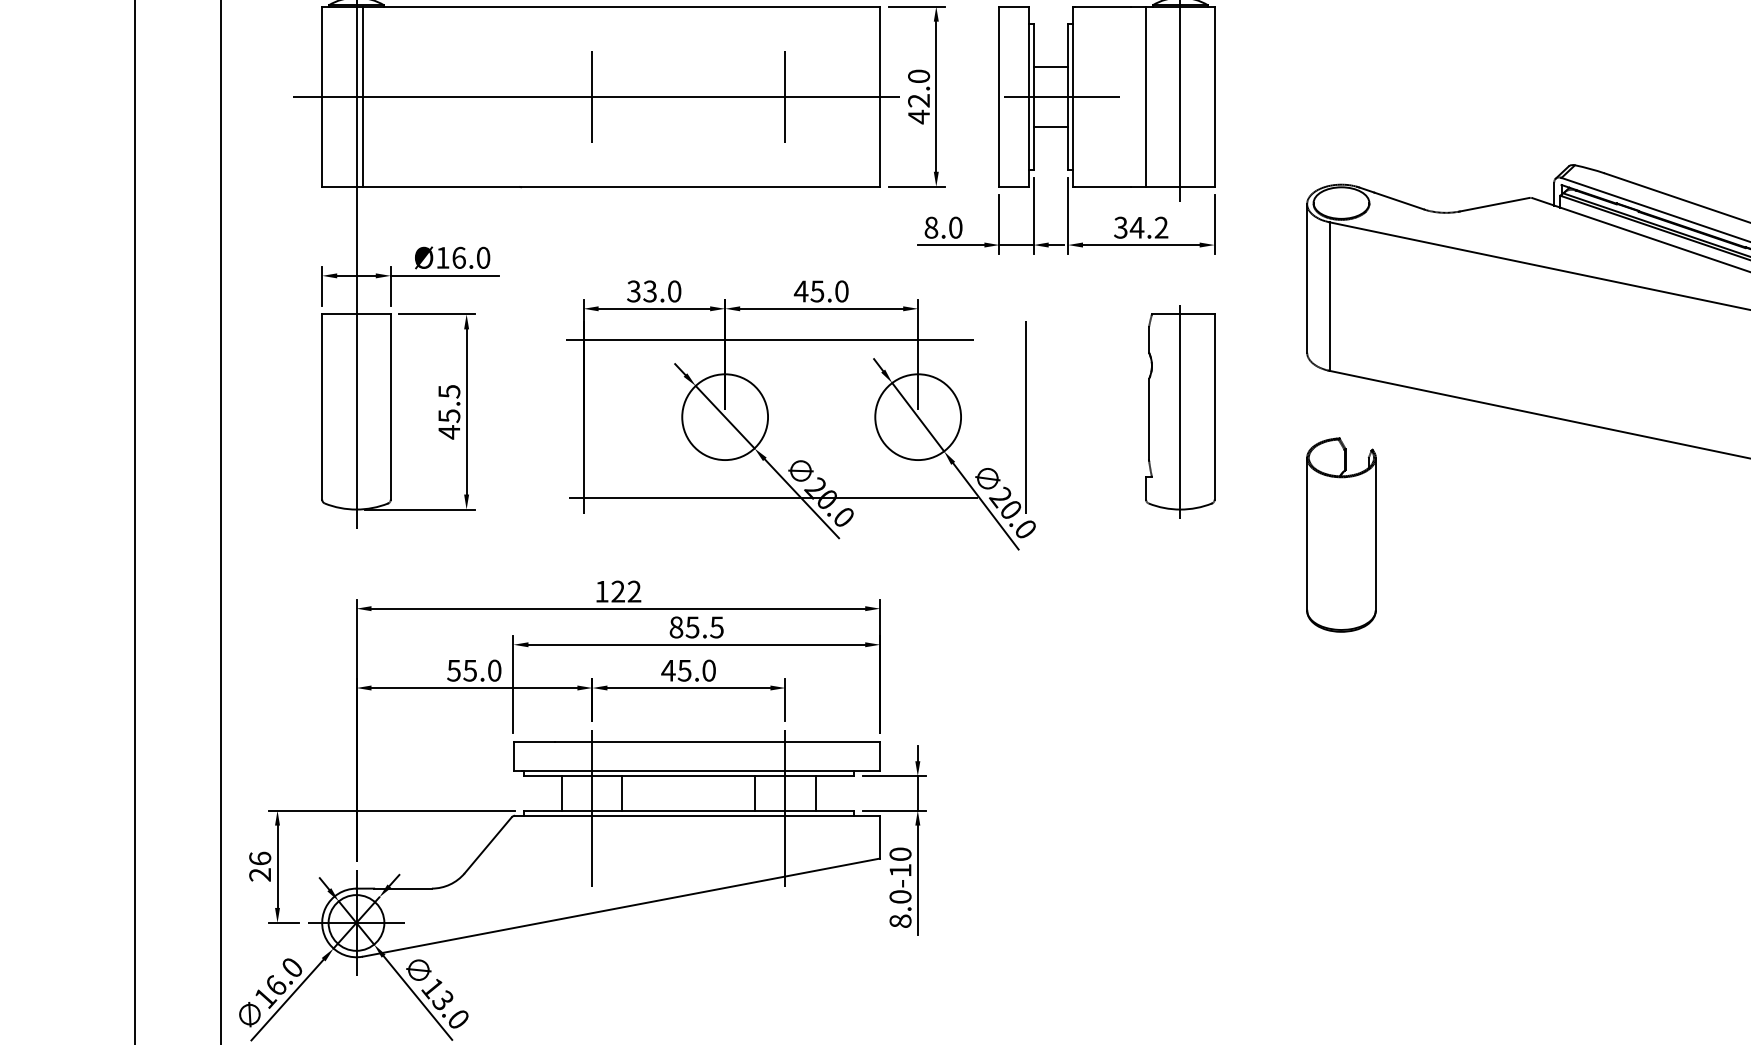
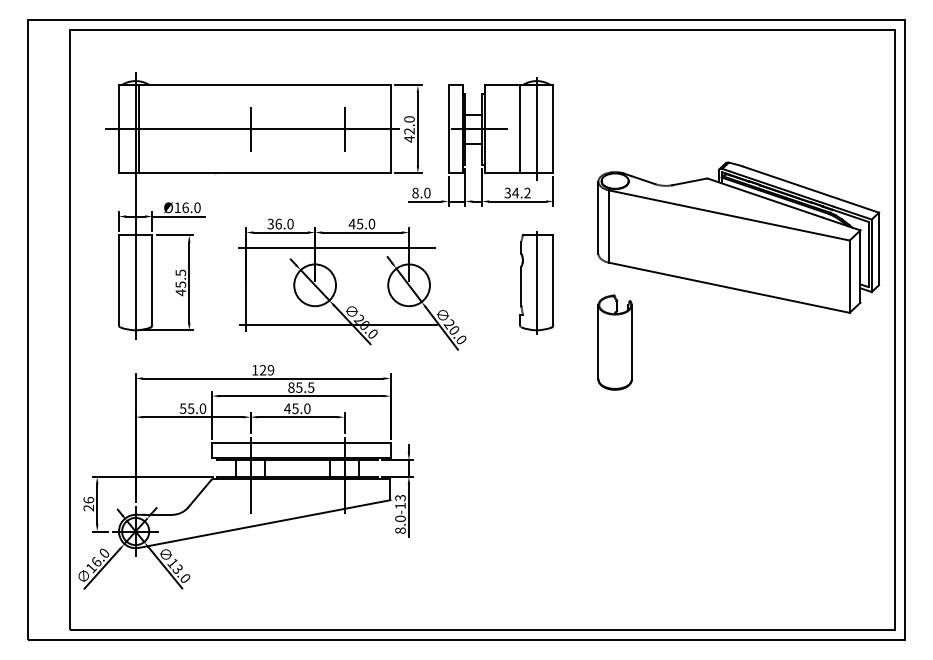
text: (649, 290) -> (278, 223), 33.0 -> 36.0
line: (1025, 417) -> (461, 285), removed
text: (633, 592) -> (270, 370), 122 -> 129
text: (900, 853) -> (400, 497), 8.0-10 -> 8.0-13

